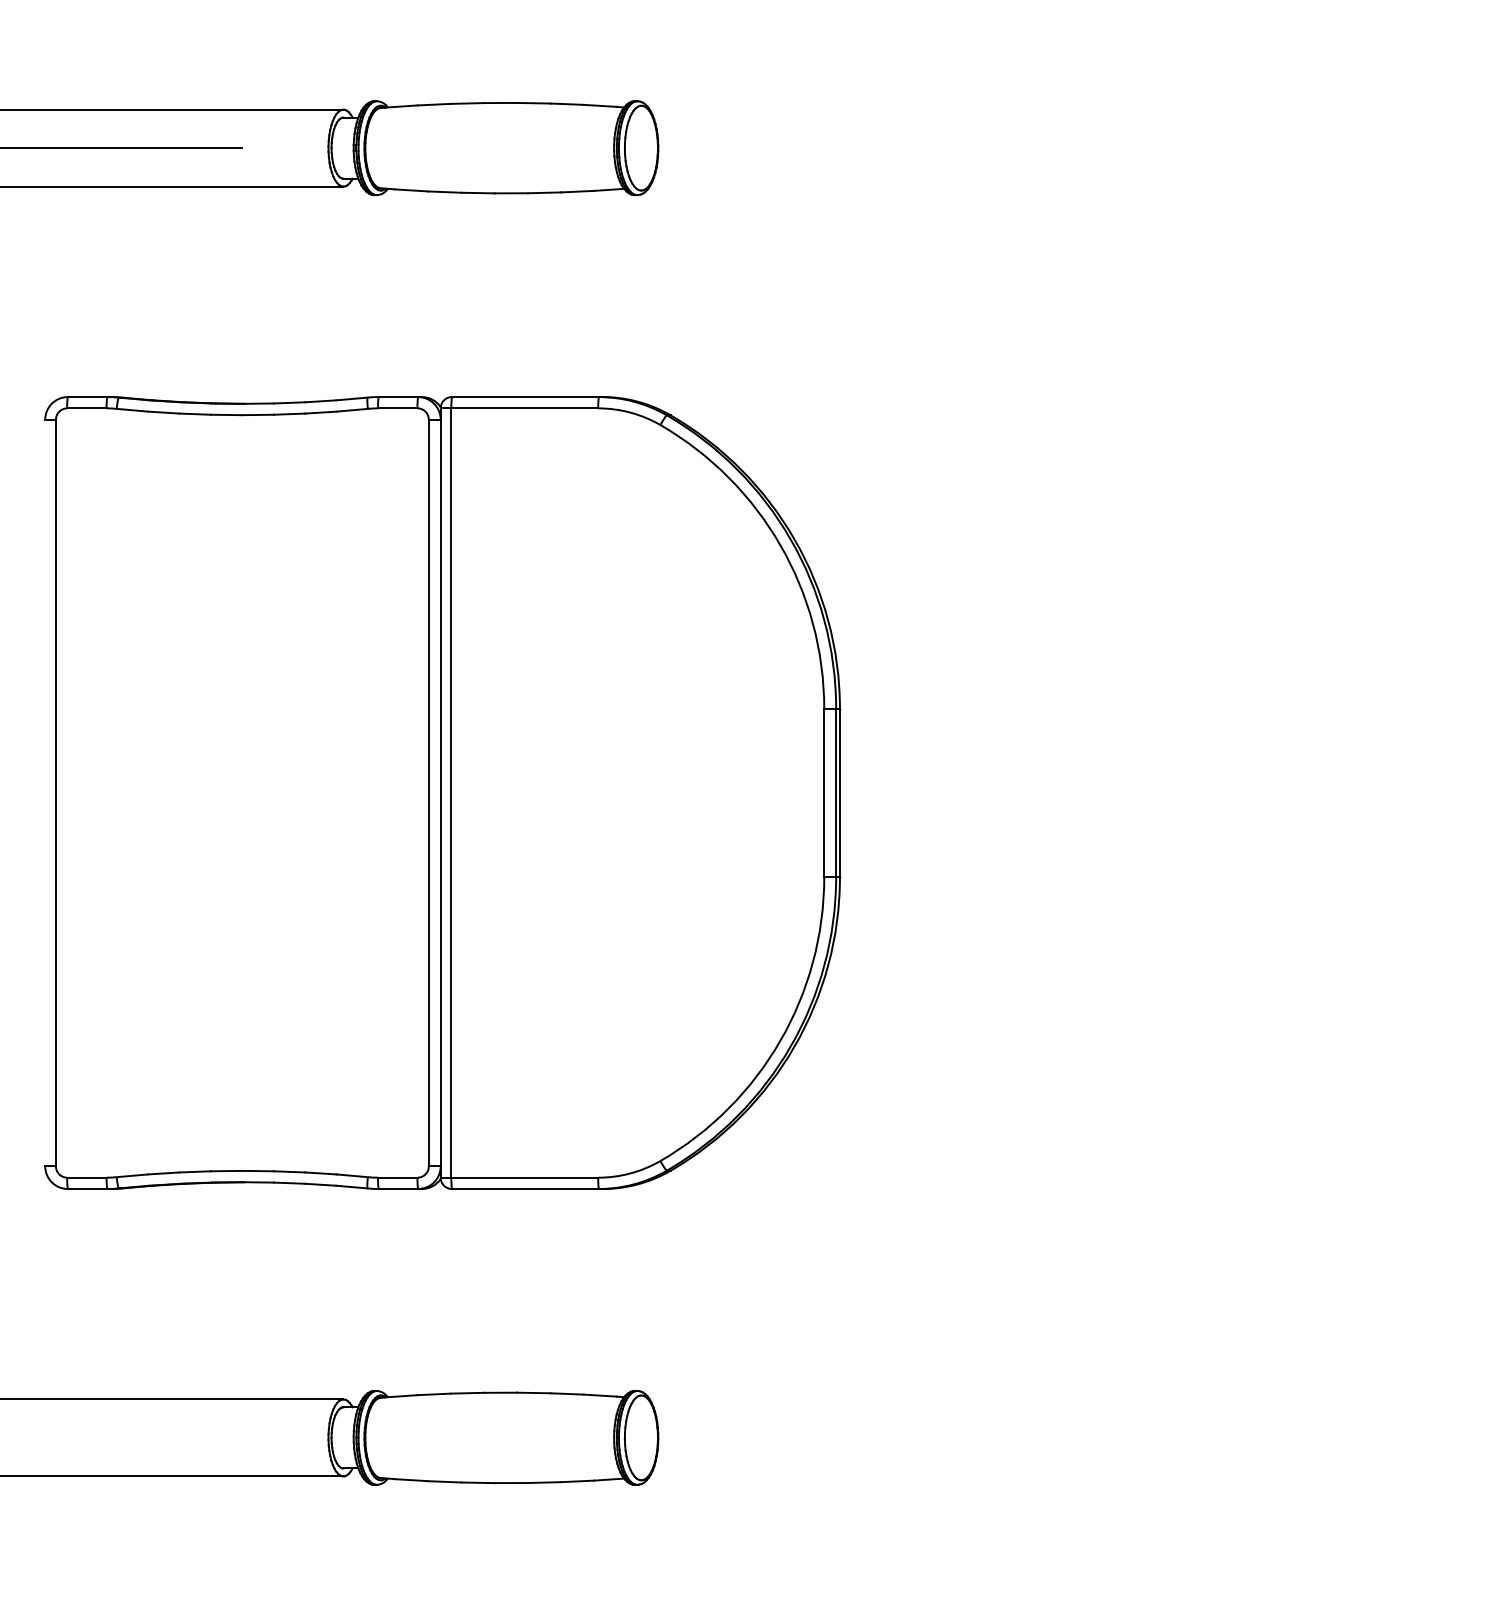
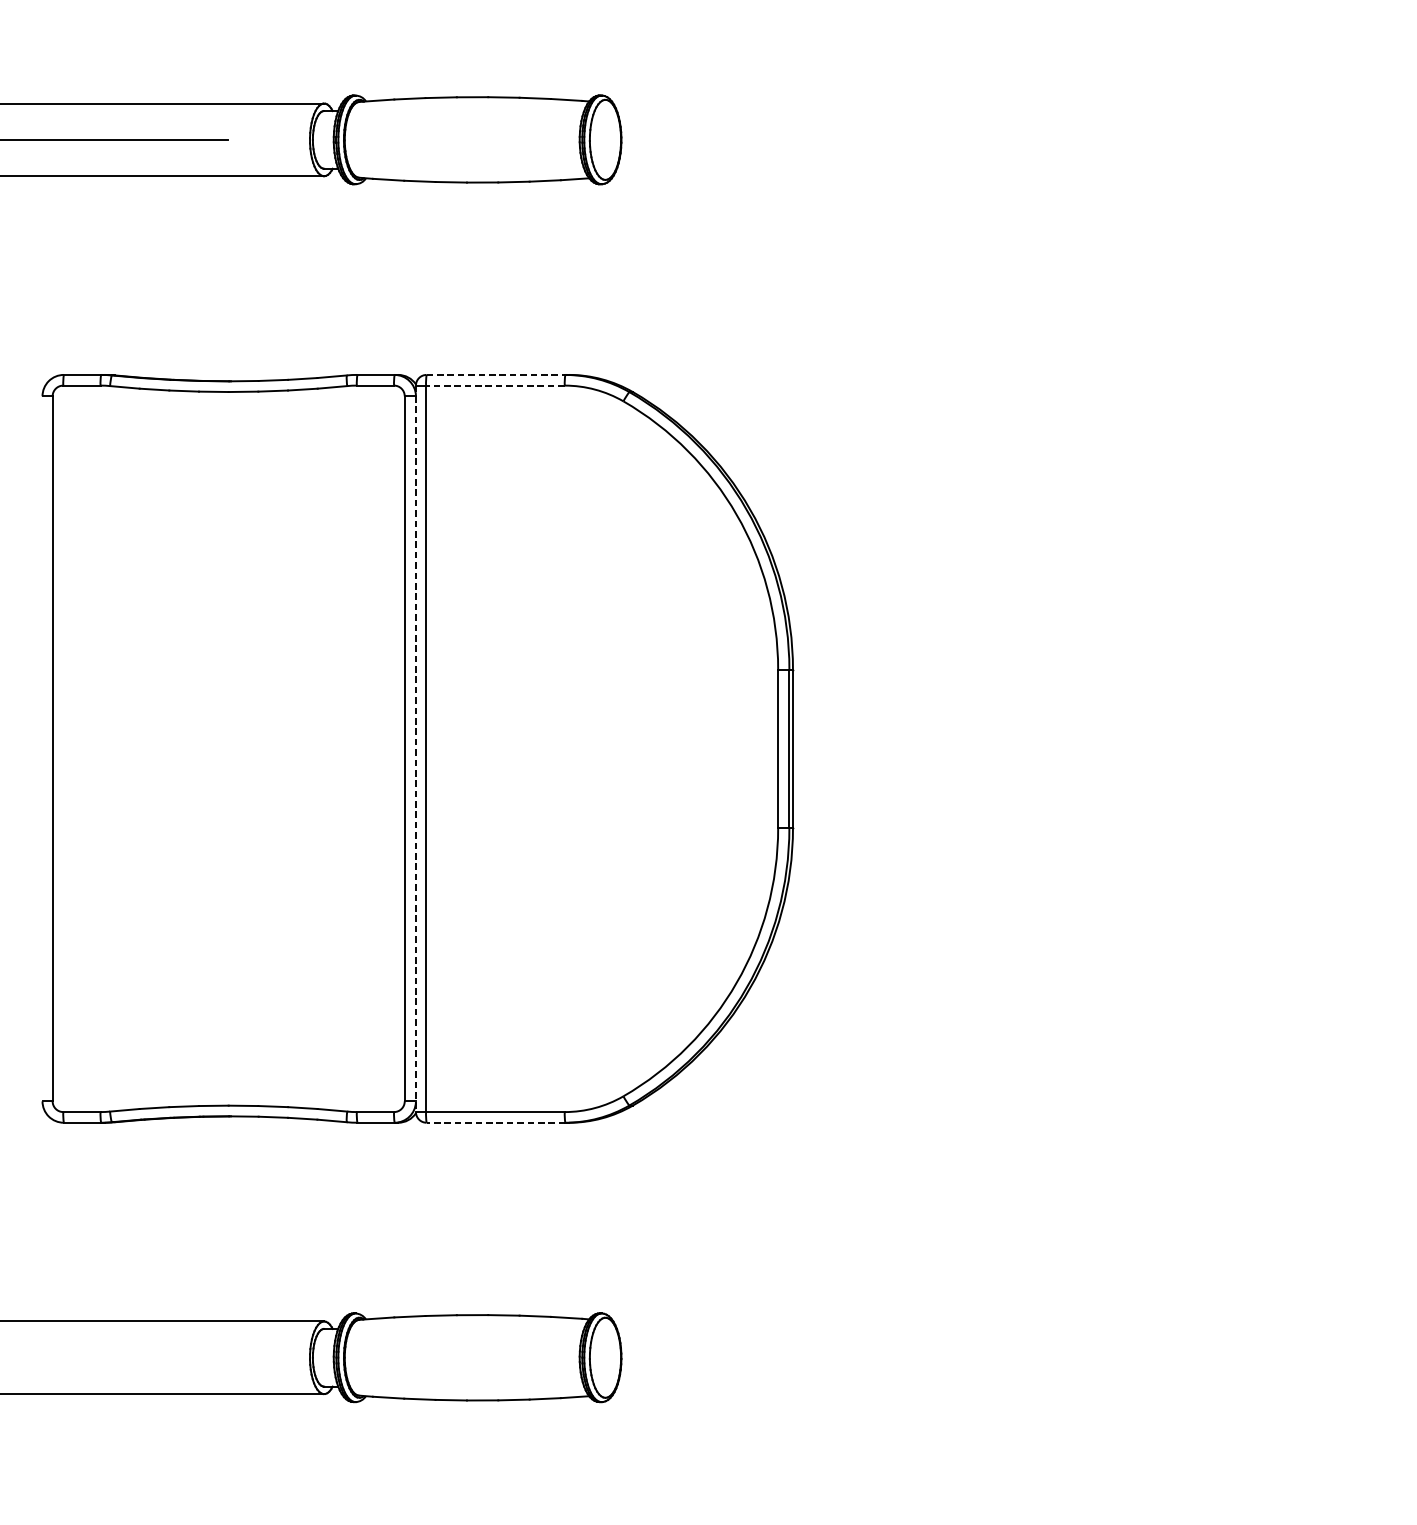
line: (525, 397) -> (496, 375), solid -> dashed
line: (524, 408) -> (495, 385), solid -> dashed
line: (440, 793) -> (415, 749), solid -> dashed
line: (524, 1189) -> (495, 1123), solid -> dashed

